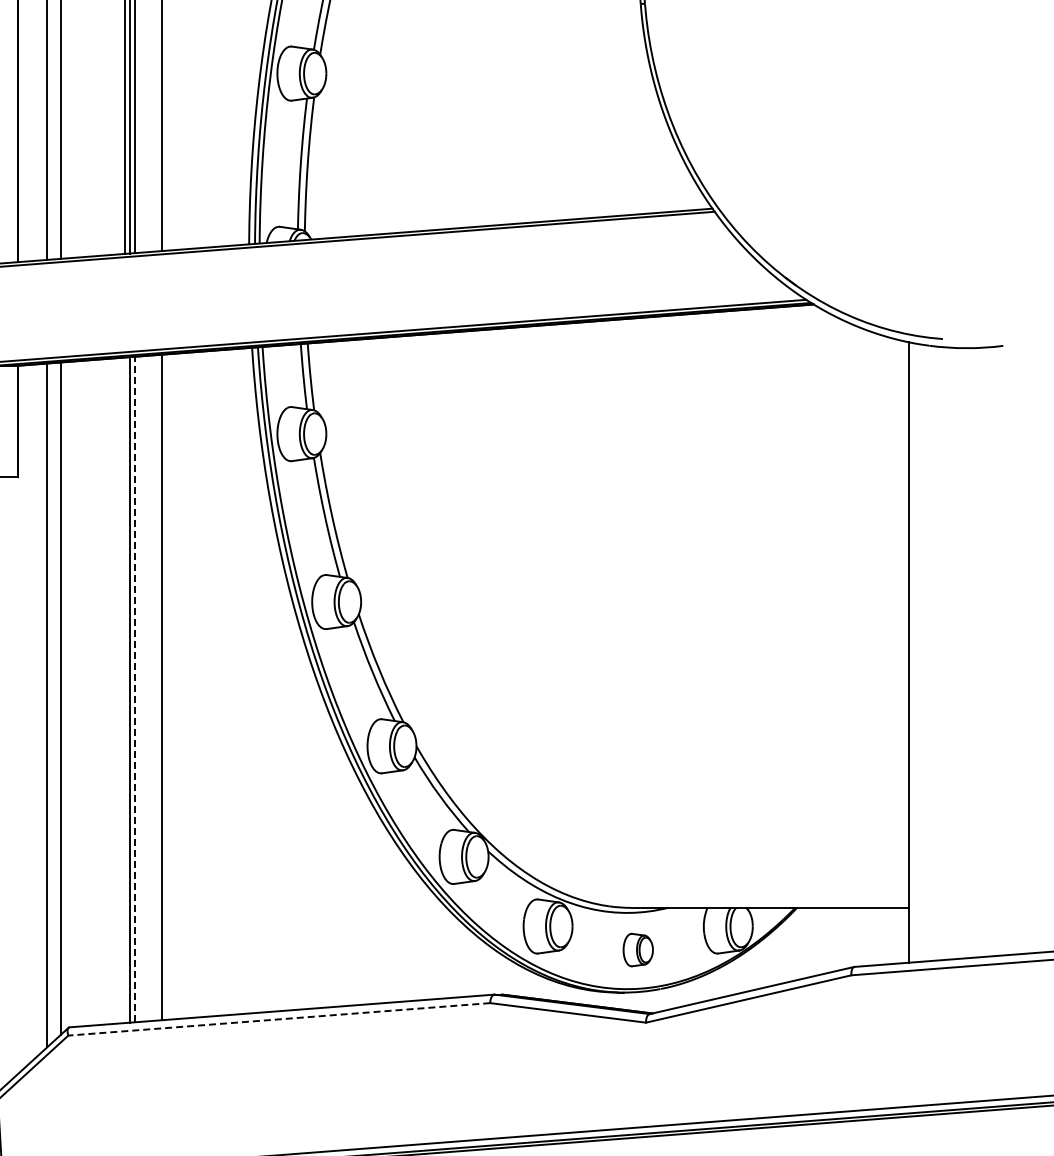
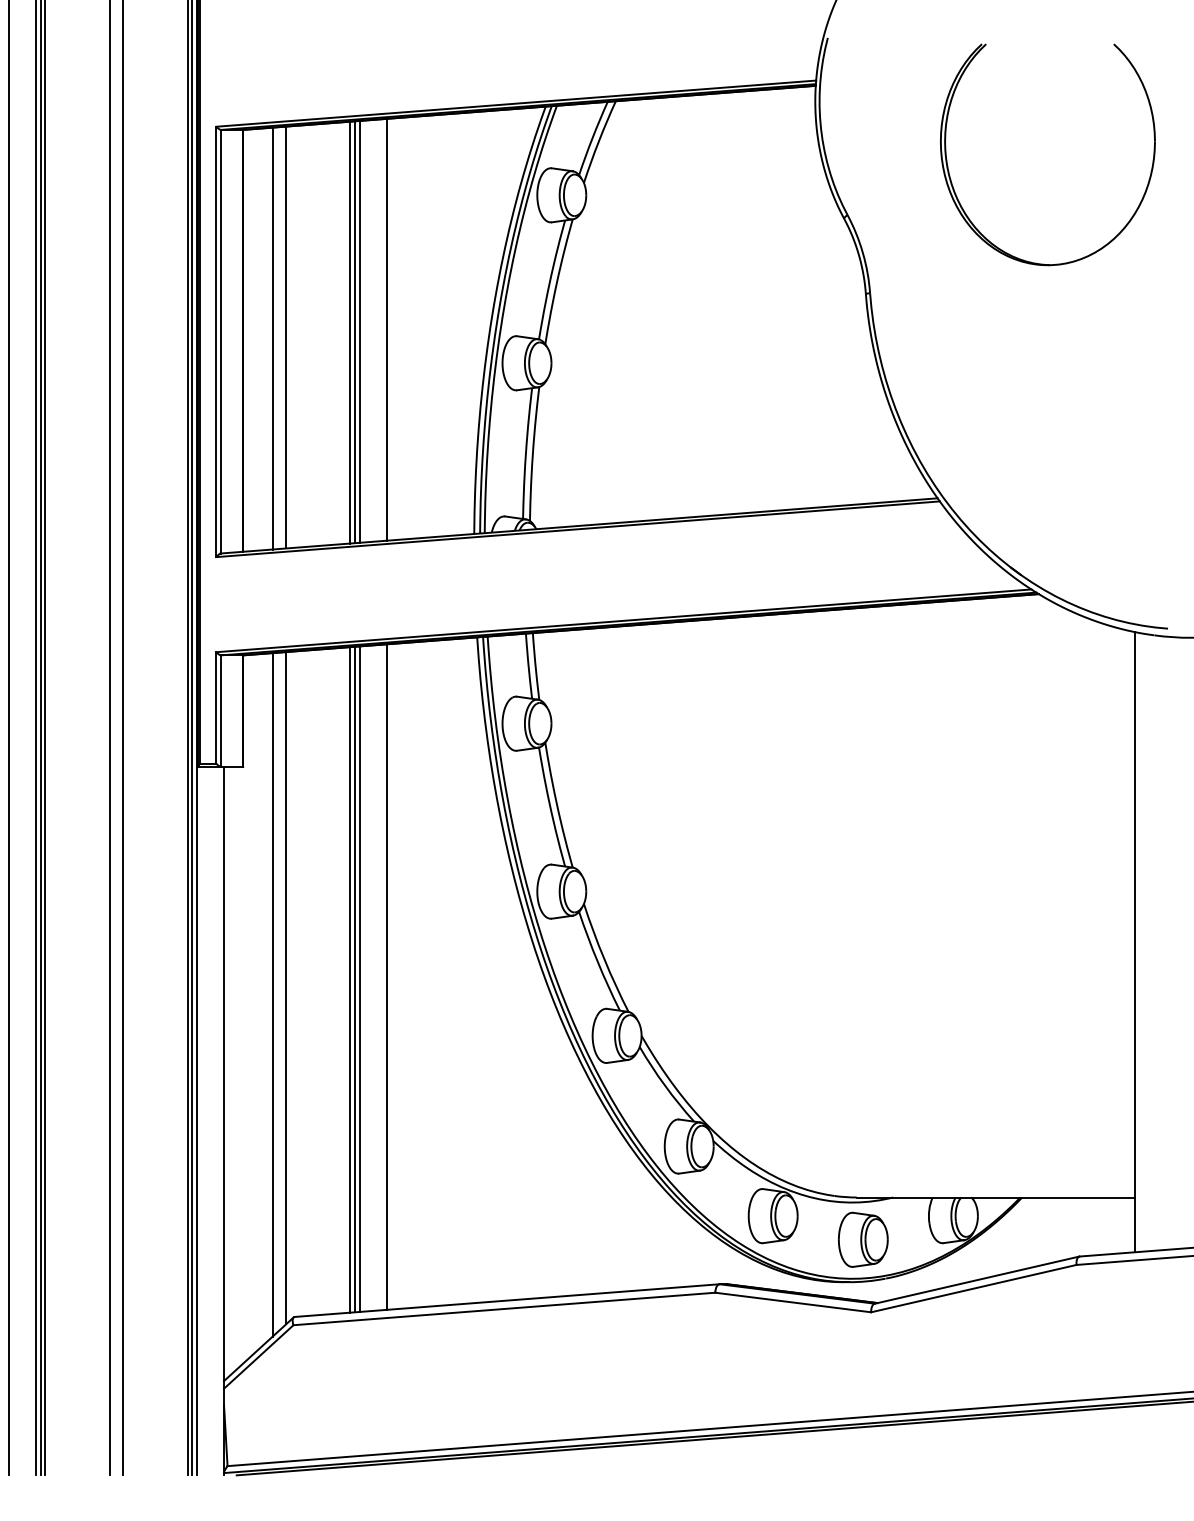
line: (125, 689) -> (350, 979), added
line: (135, 689) -> (360, 979), dashed -> solid
part: (638, 949) -> (863, 1239), size x1.67
line: (279, 1018) -> (504, 1308), dashed -> solid

